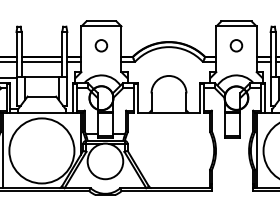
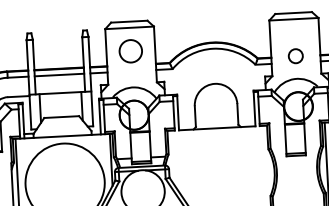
circle: (101, 45) -> (130, 51), size x1.6
circle: (236, 45) -> (295, 55), moved

